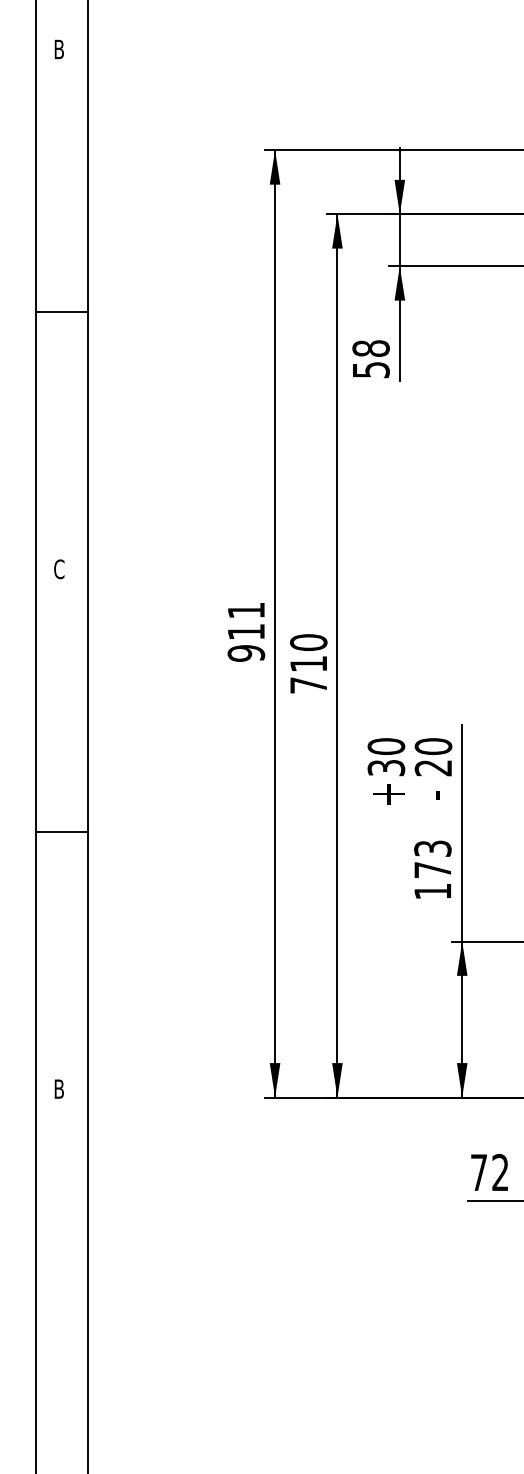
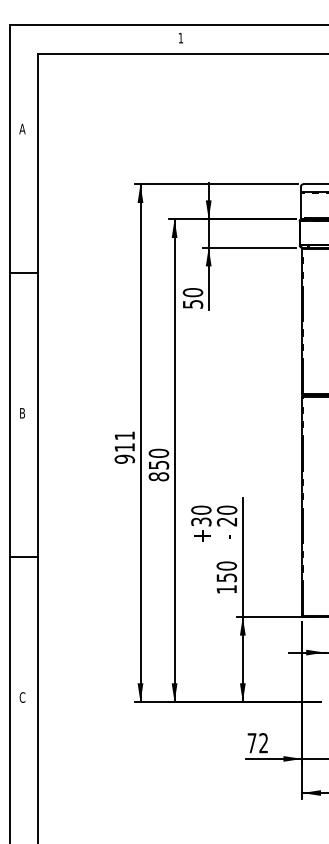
text: (59, 48) -> (22, 128), B -> A
text: (370, 348) -> (192, 292), 58 -> 50
text: (59, 569) -> (22, 413), C -> B
text: (307, 673) -> (158, 470), 710 -> 850
text: (432, 858) -> (226, 571), 173 -> 150
text: (59, 1089) -> (22, 697), B -> C

